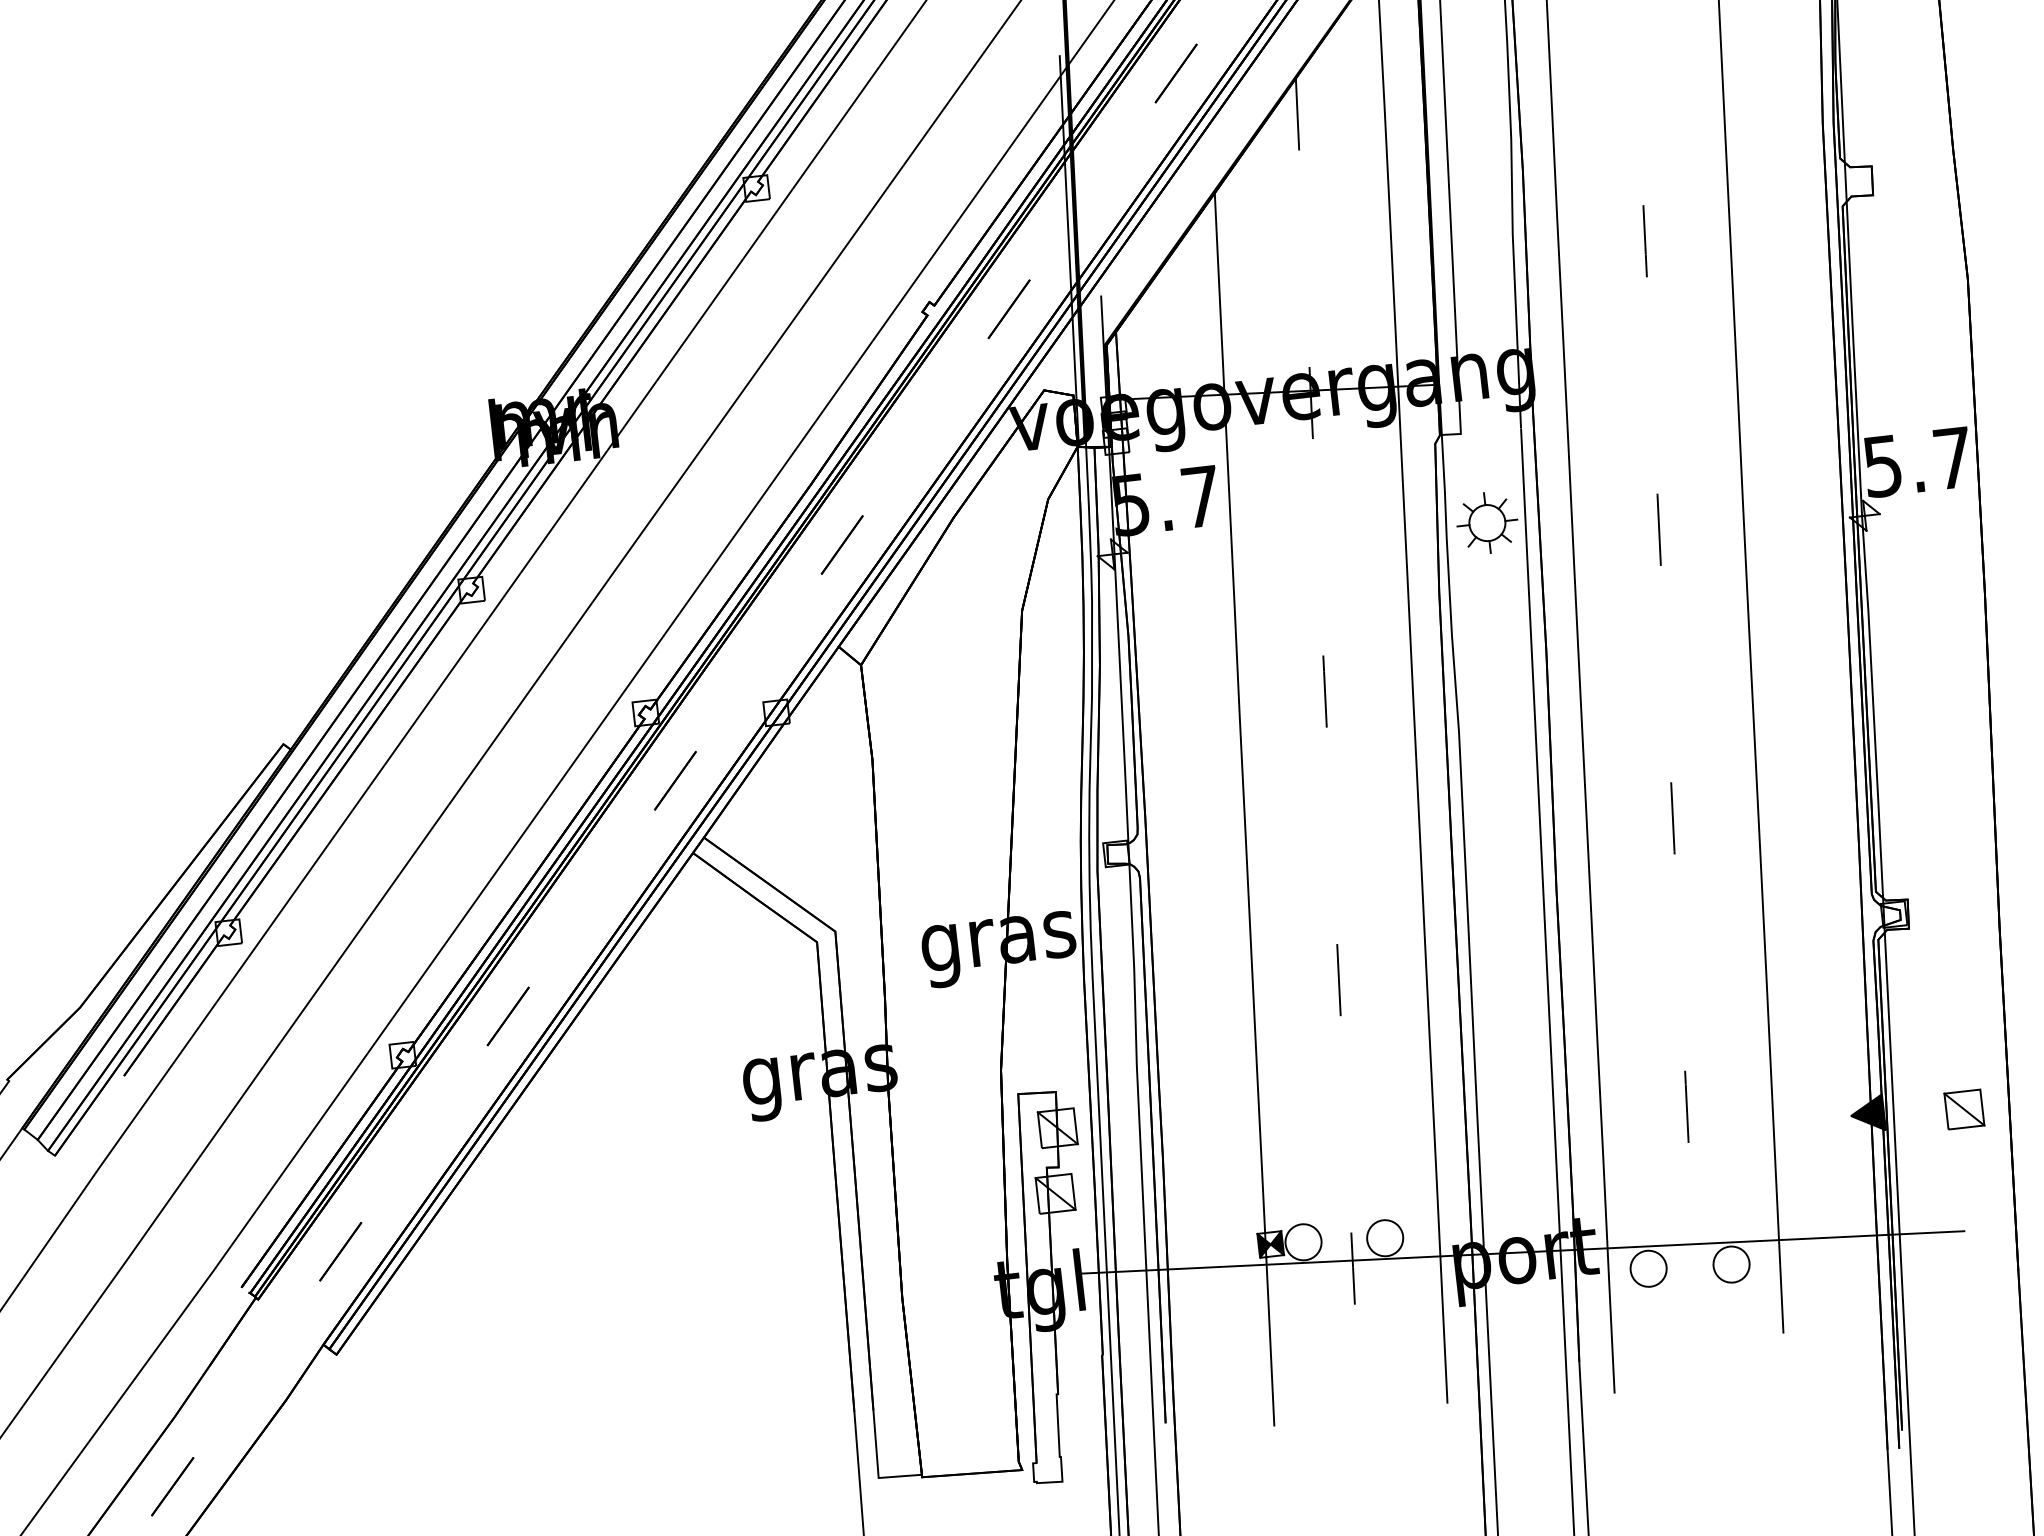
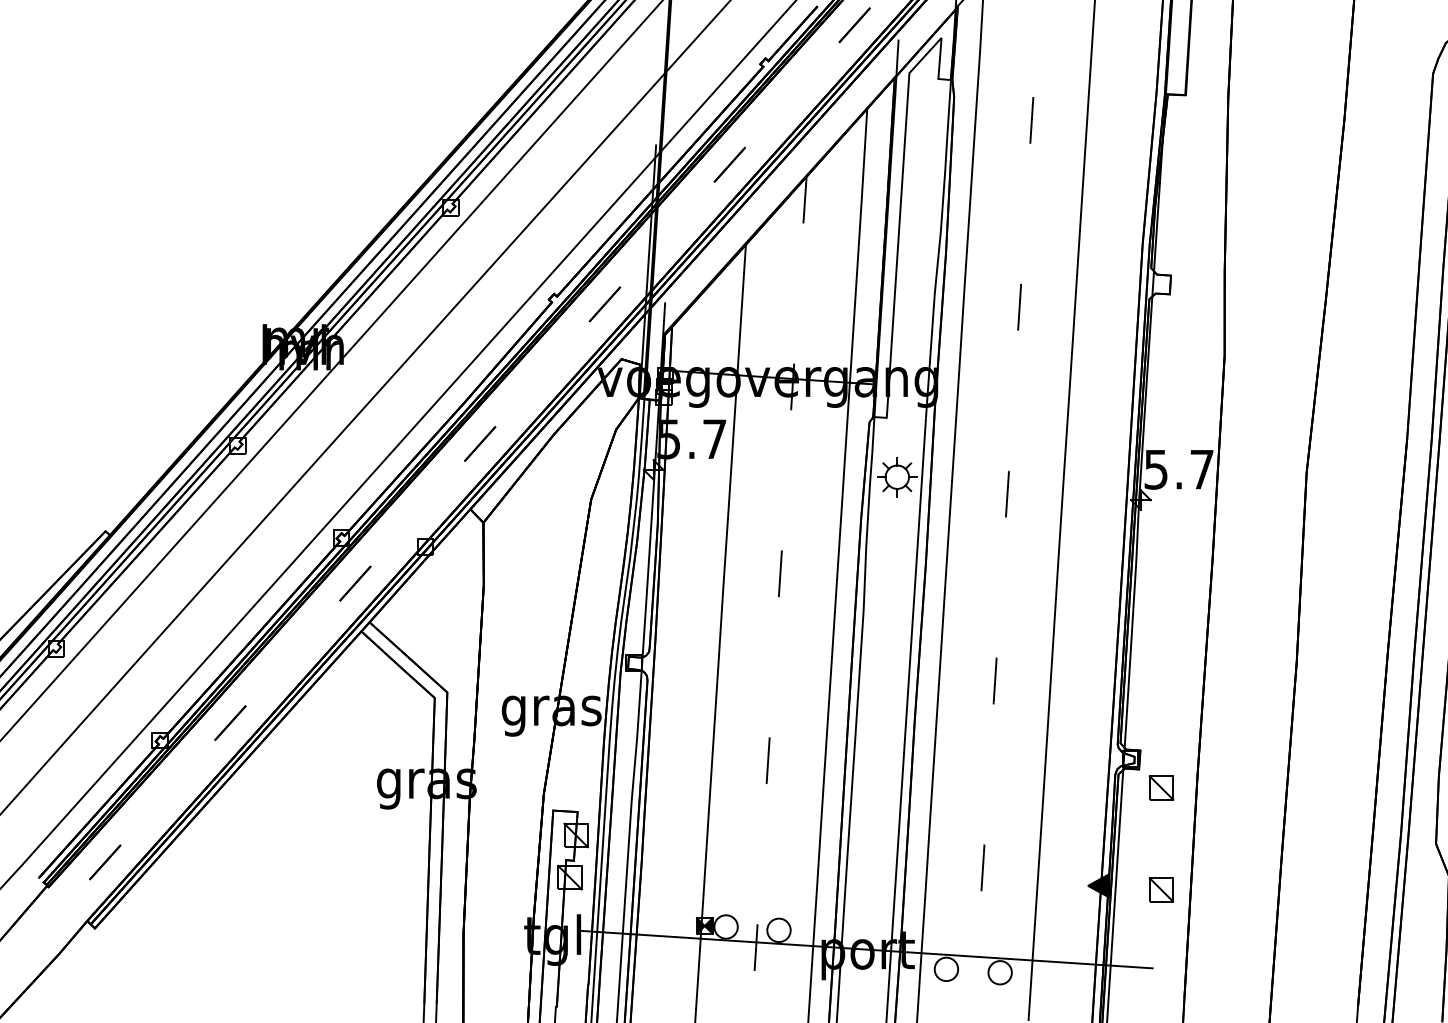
part: (1946, 952) -> (1161, 787), added

